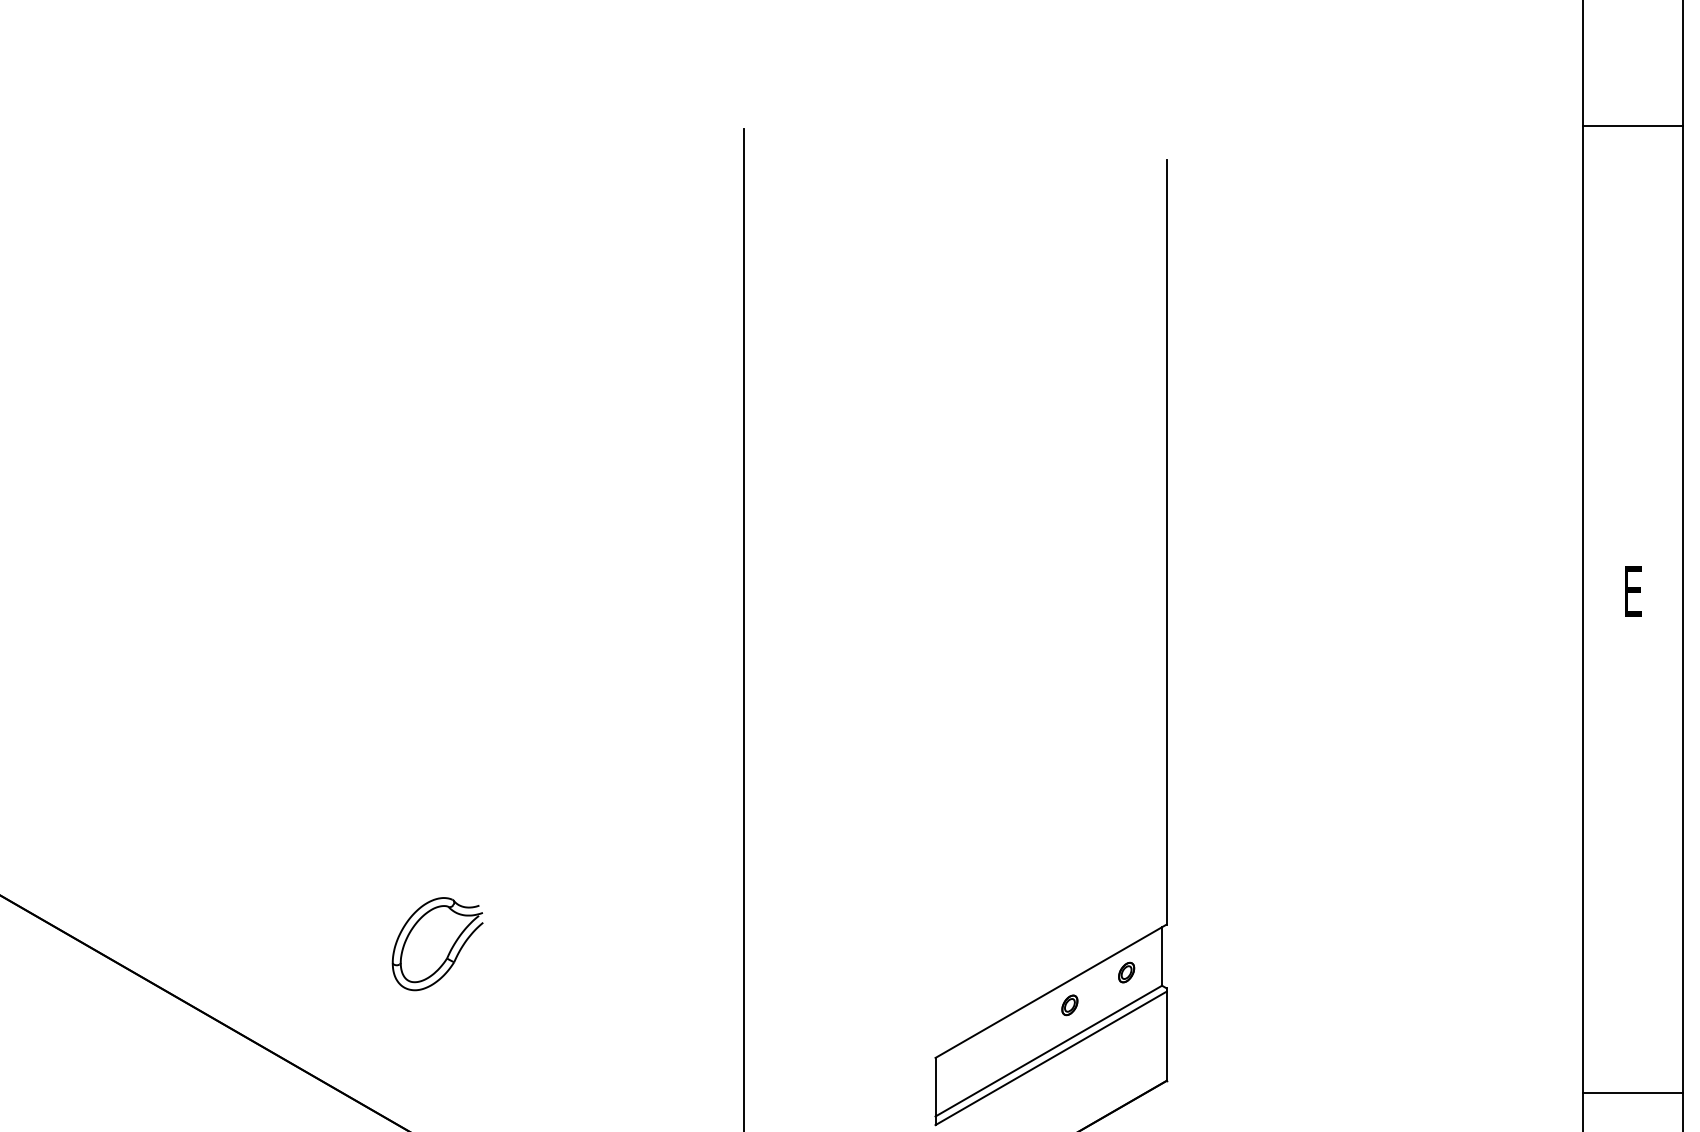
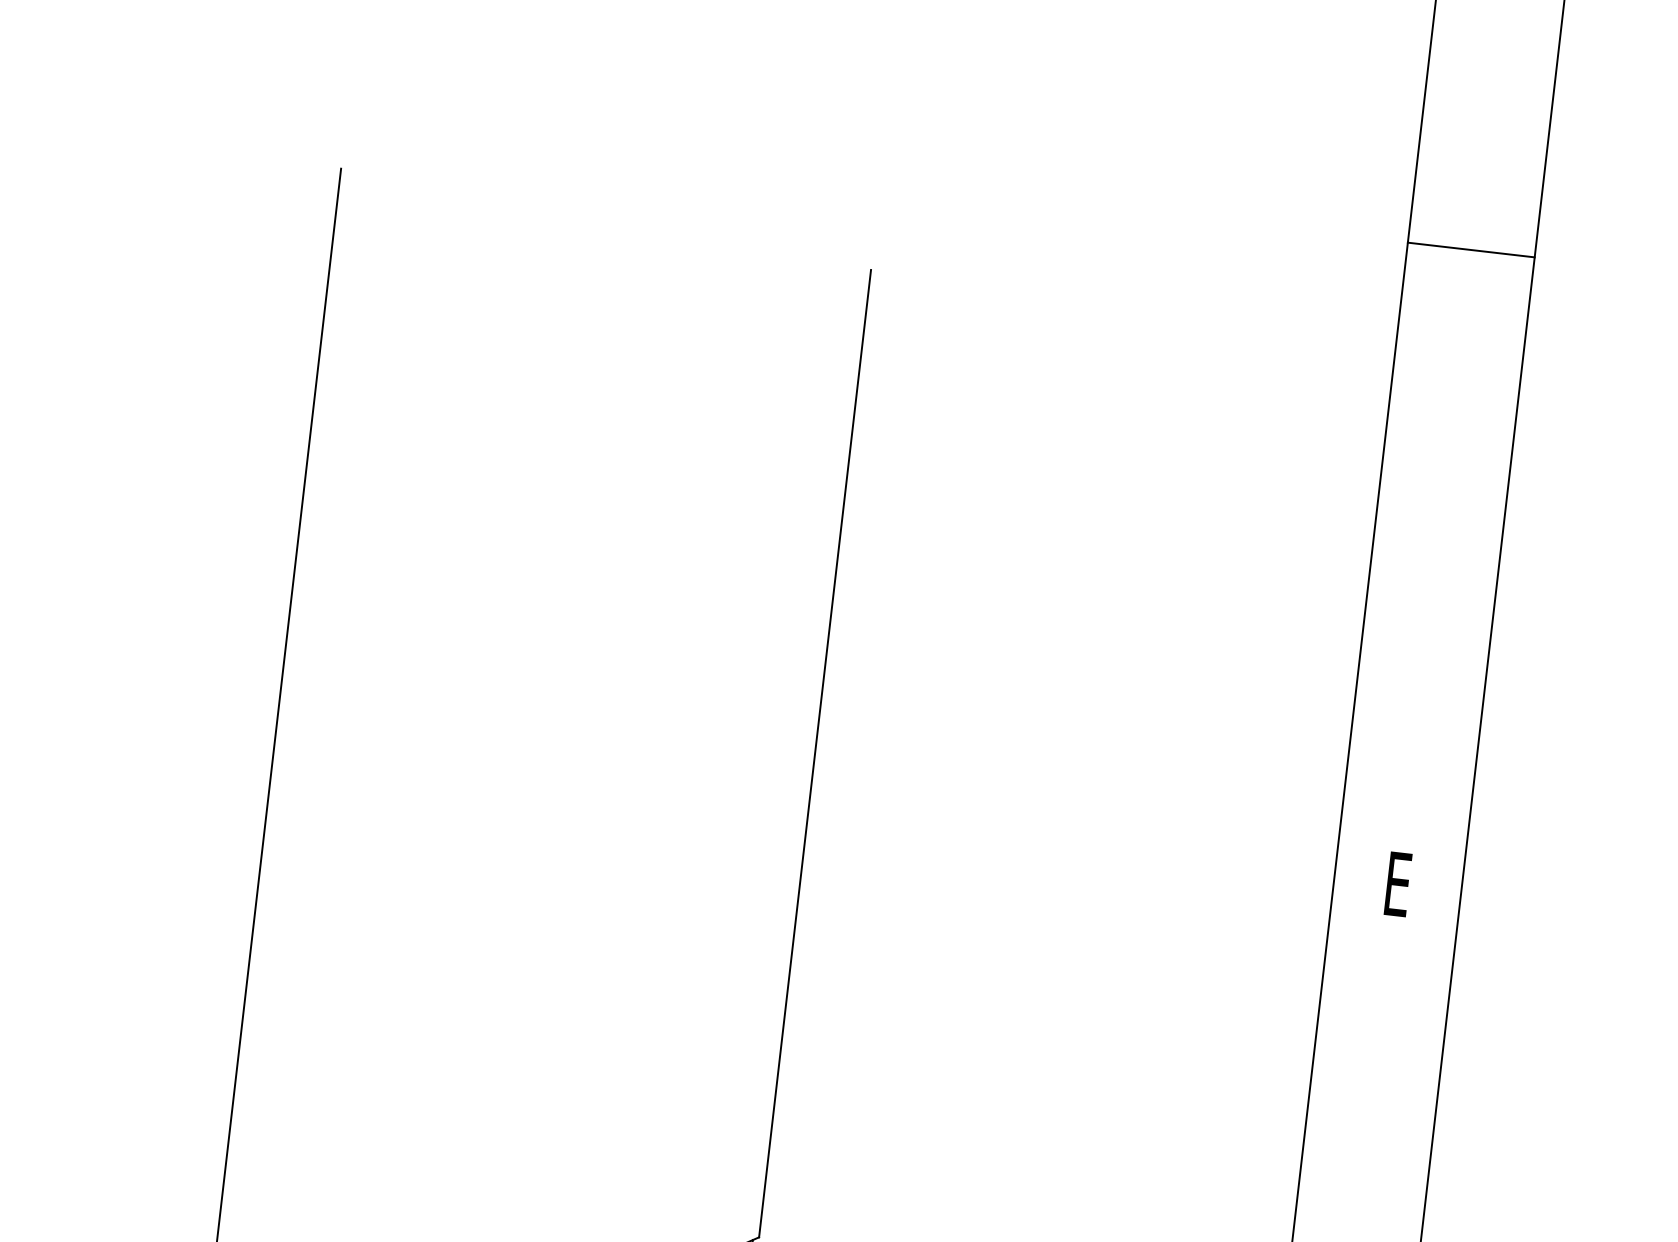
line: (1632, 126) -> (1470, 250), moved

